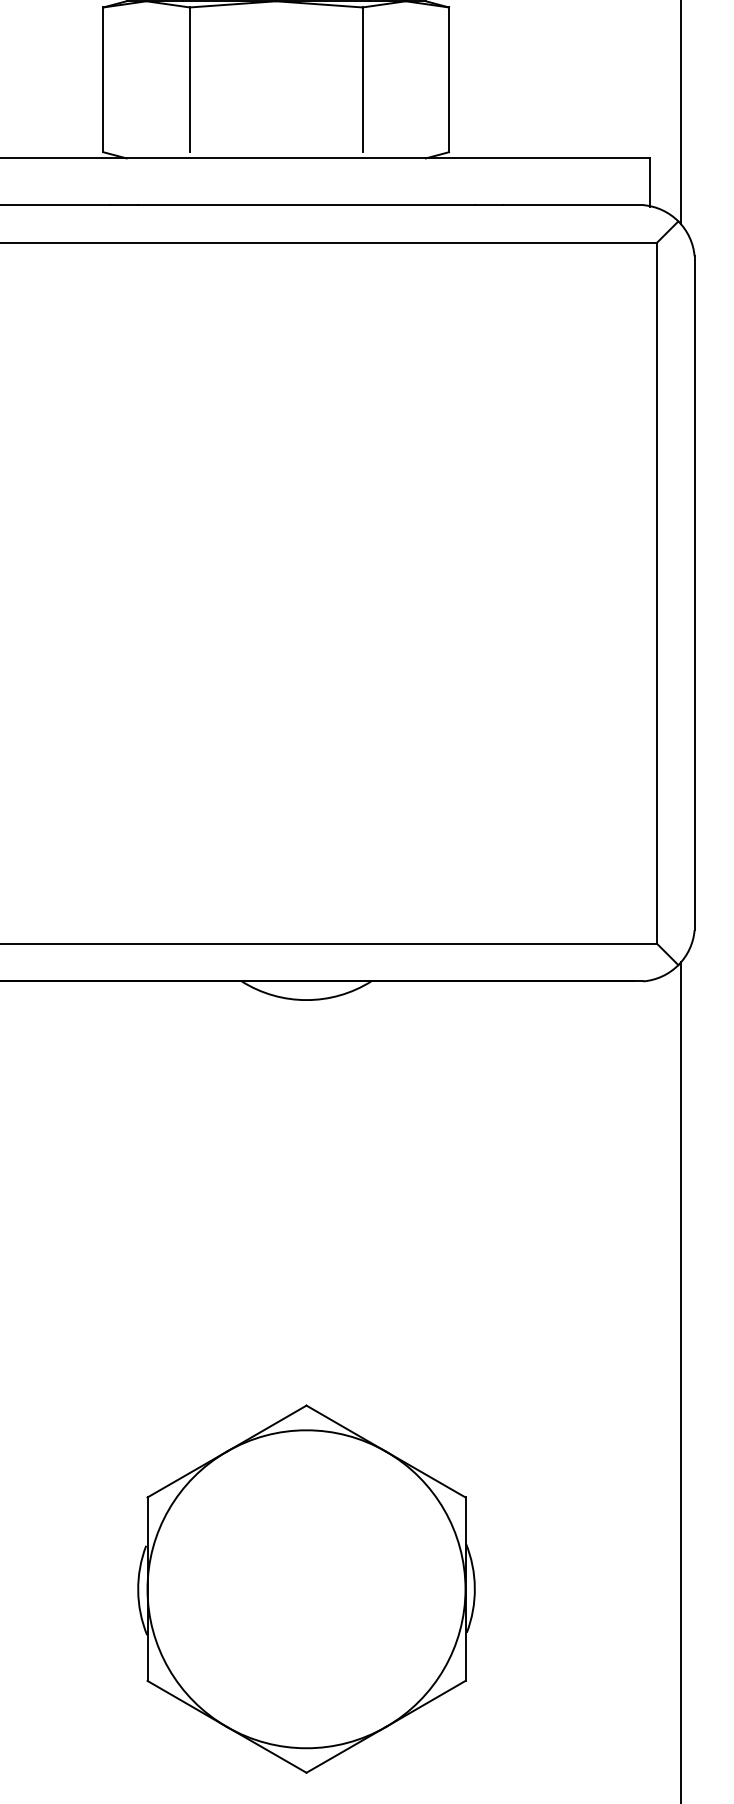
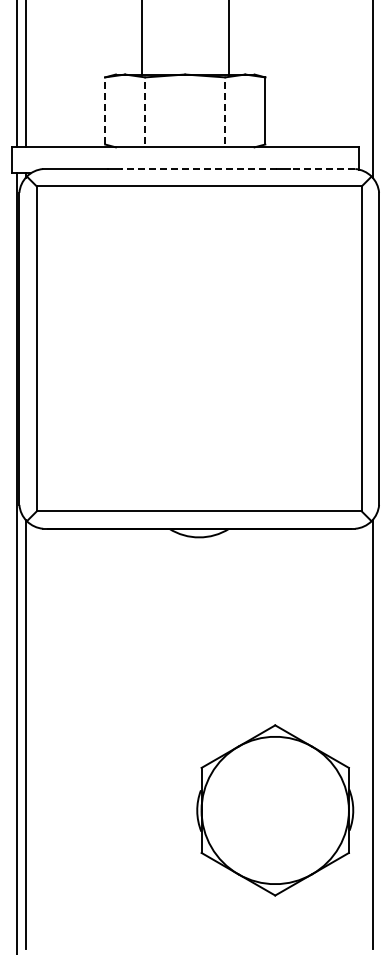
line: (104, 78) -> (105, 110), solid -> dashed
line: (190, 78) -> (145, 110), solid -> dashed
line: (363, 78) -> (225, 110), solid -> dashed
line: (304, 206) -> (198, 169), solid -> dashed
line: (572, 206) -> (322, 169), solid -> dashed
part: (307, 1589) -> (275, 810), moved

